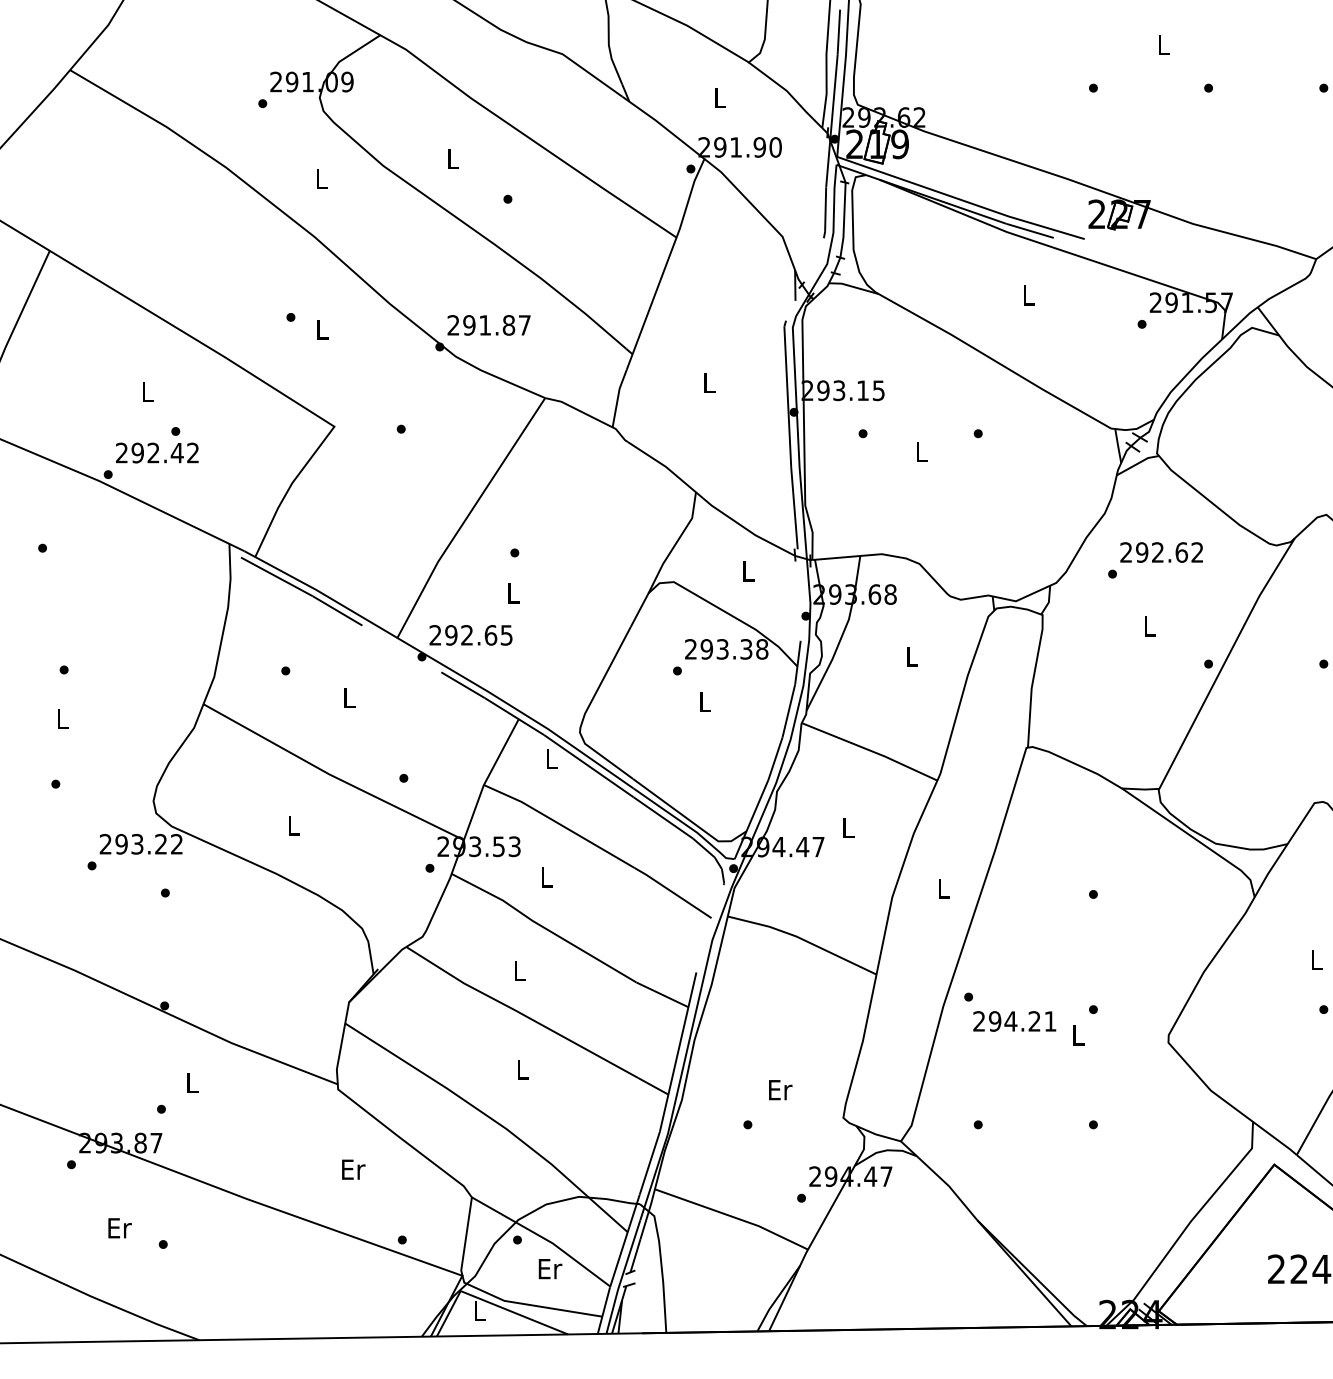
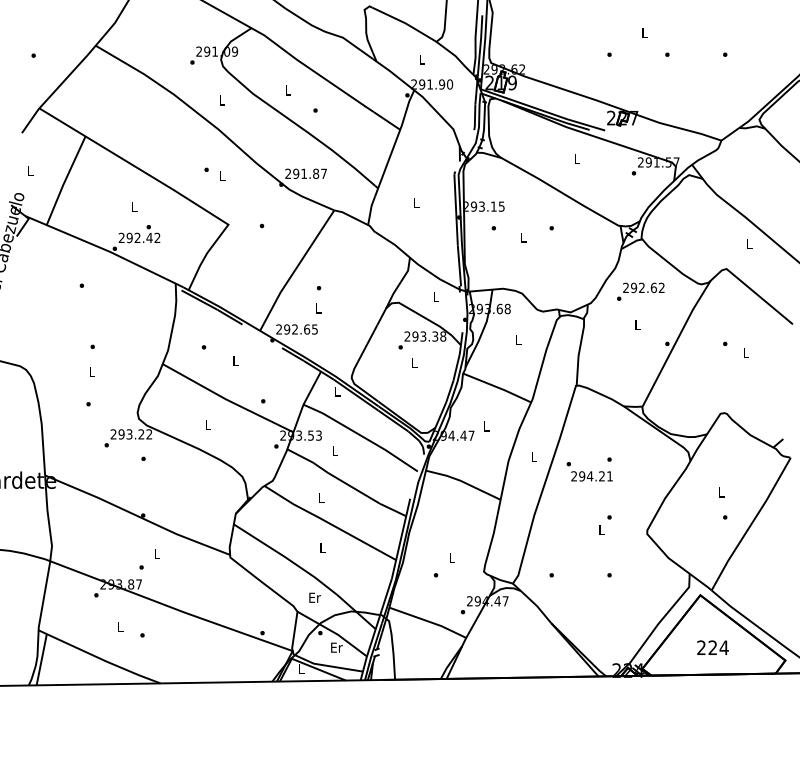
text: (1009, 1011) -> (589, 471), moved
text: (780, 1089) -> (452, 557), Er -> L
text: (352, 1169) -> (314, 597), moved
text: (119, 1228) -> (120, 627), Er -> L

